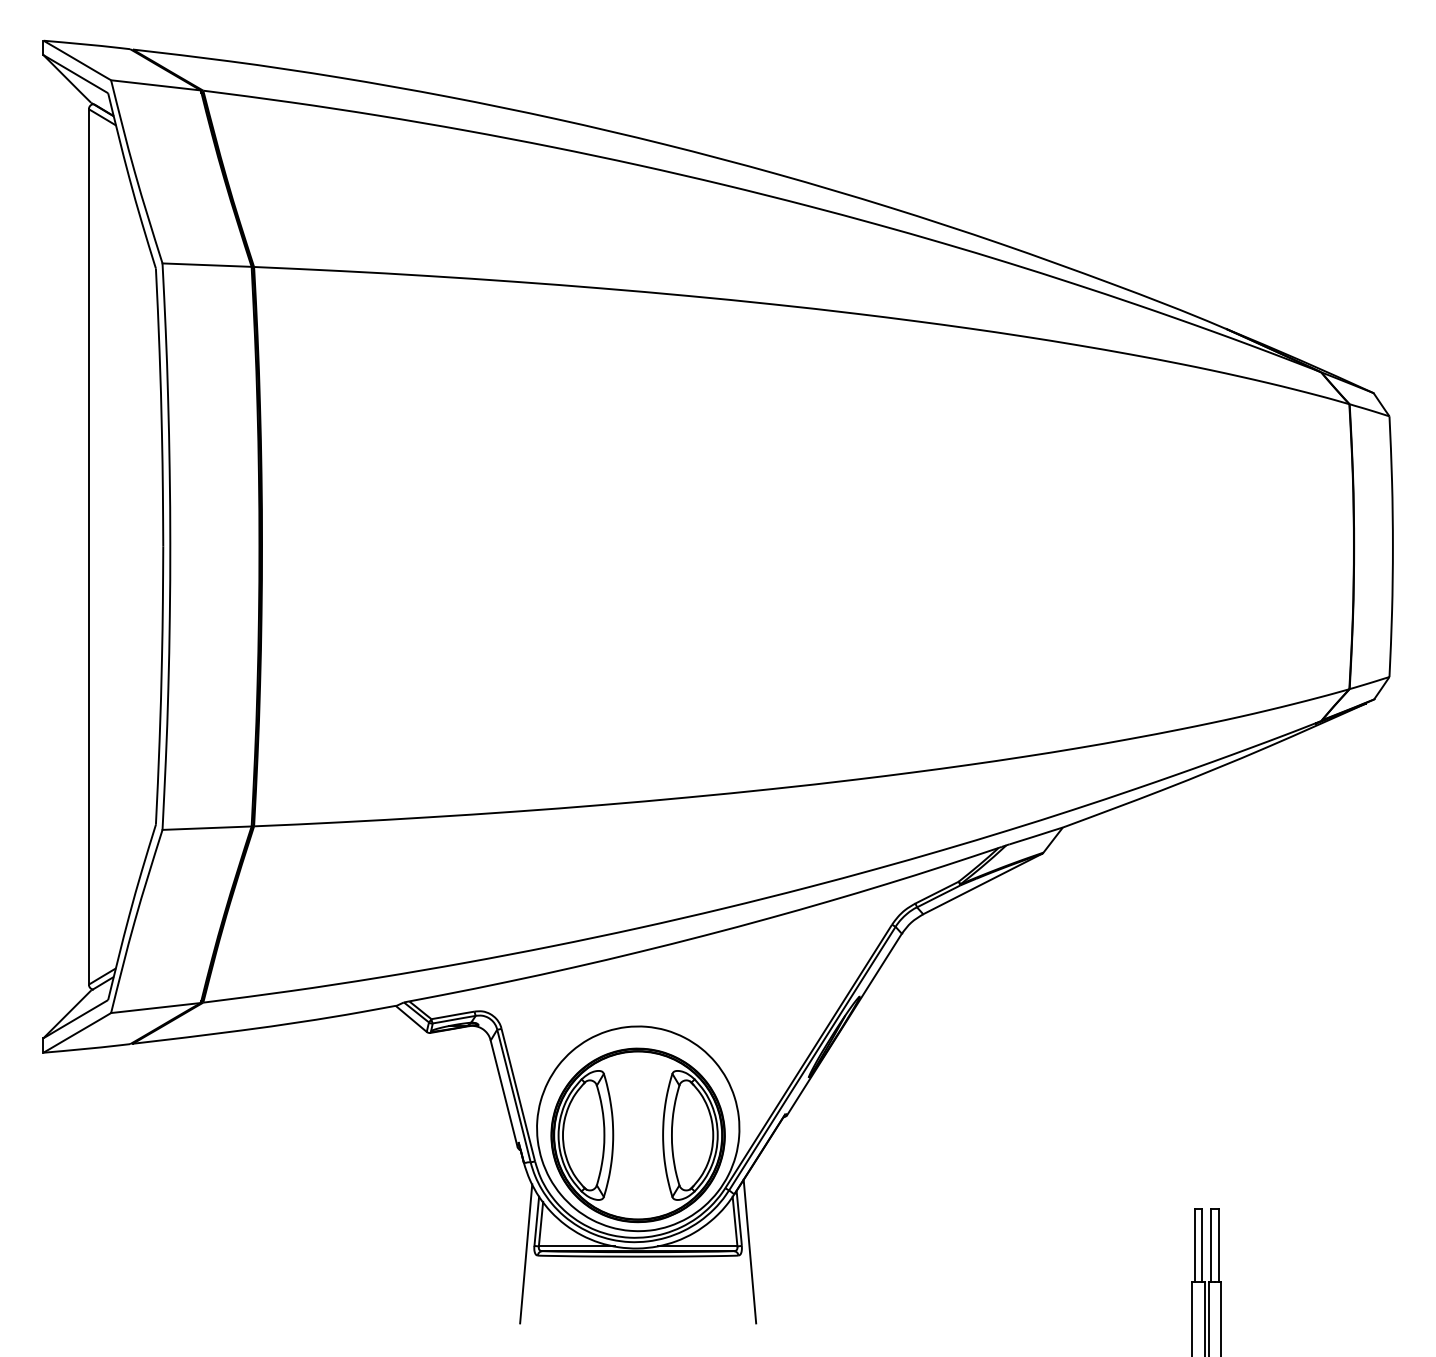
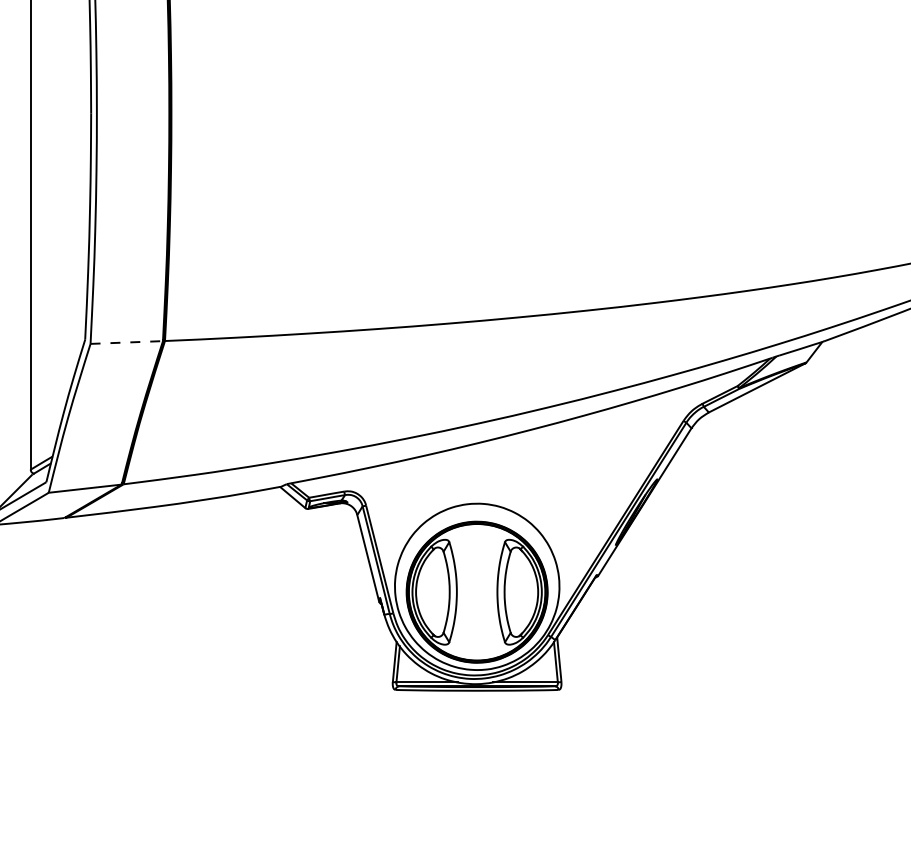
line: (207, 828) -> (127, 342), solid -> dashed
line: (749, 1251) -> (567, 686), removed
line: (526, 1253) -> (386, 688), removed

